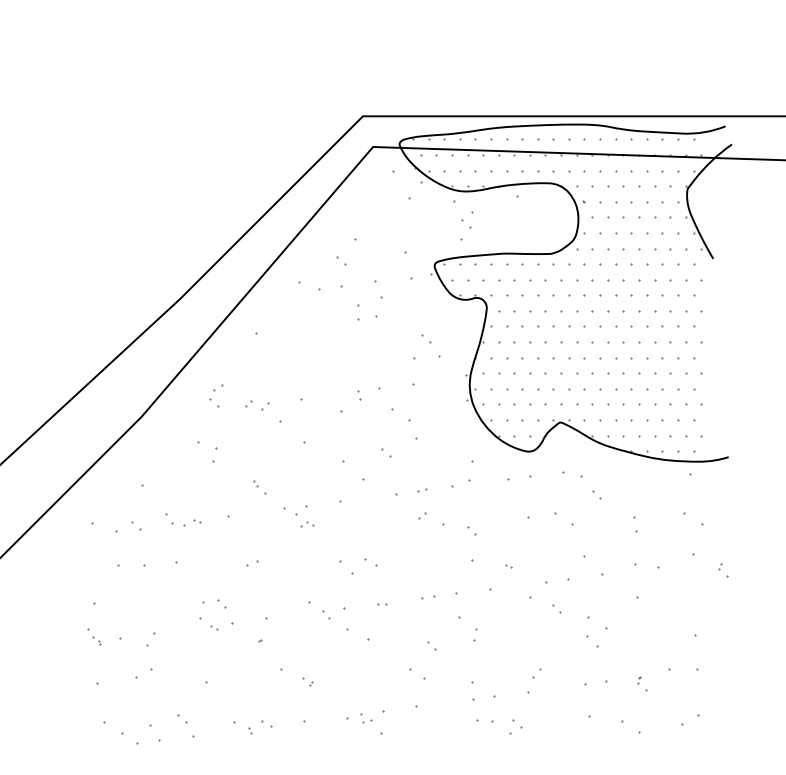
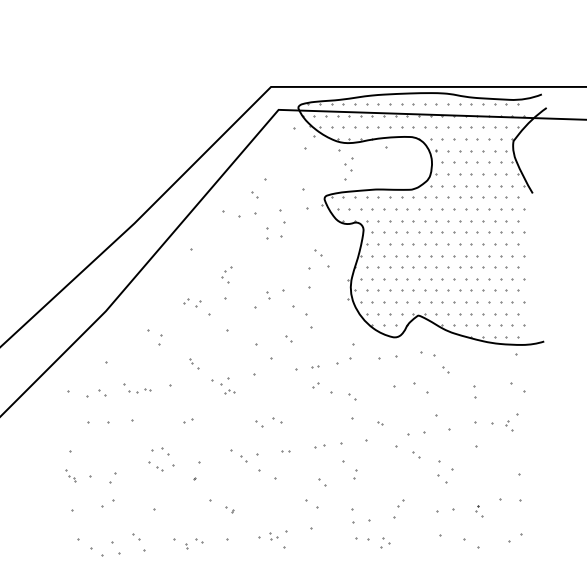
part: (216, 395) -> (226, 274), moved
part: (347, 566) -> (259, 423), size x0.62
part: (723, 569) -> (509, 425), moved

